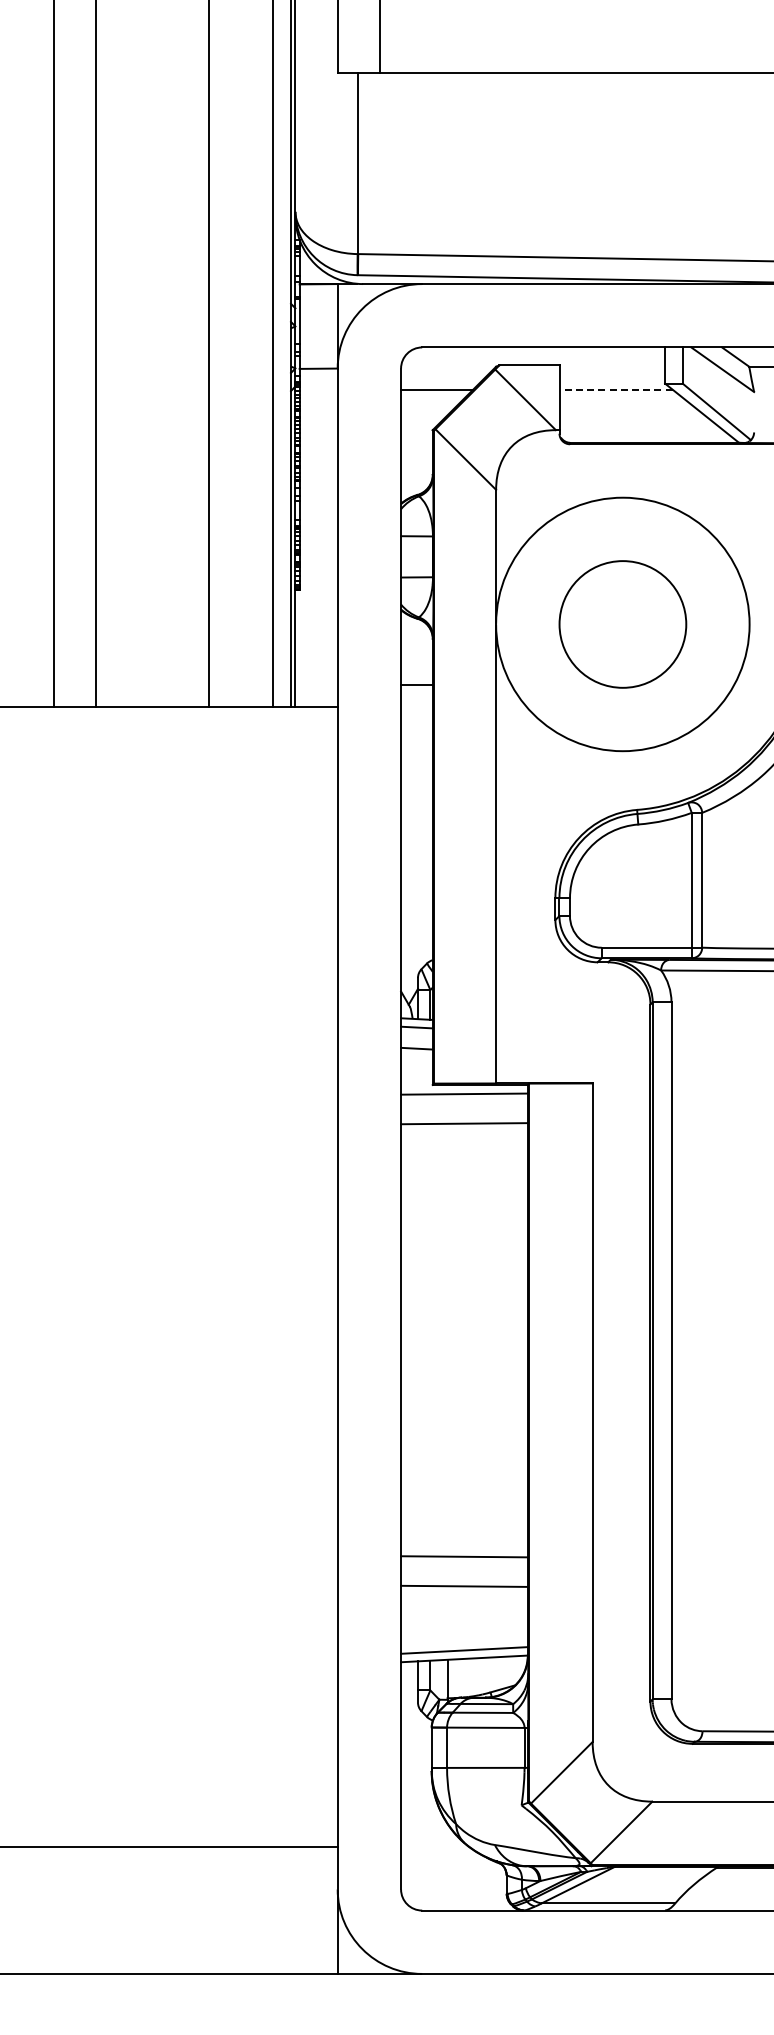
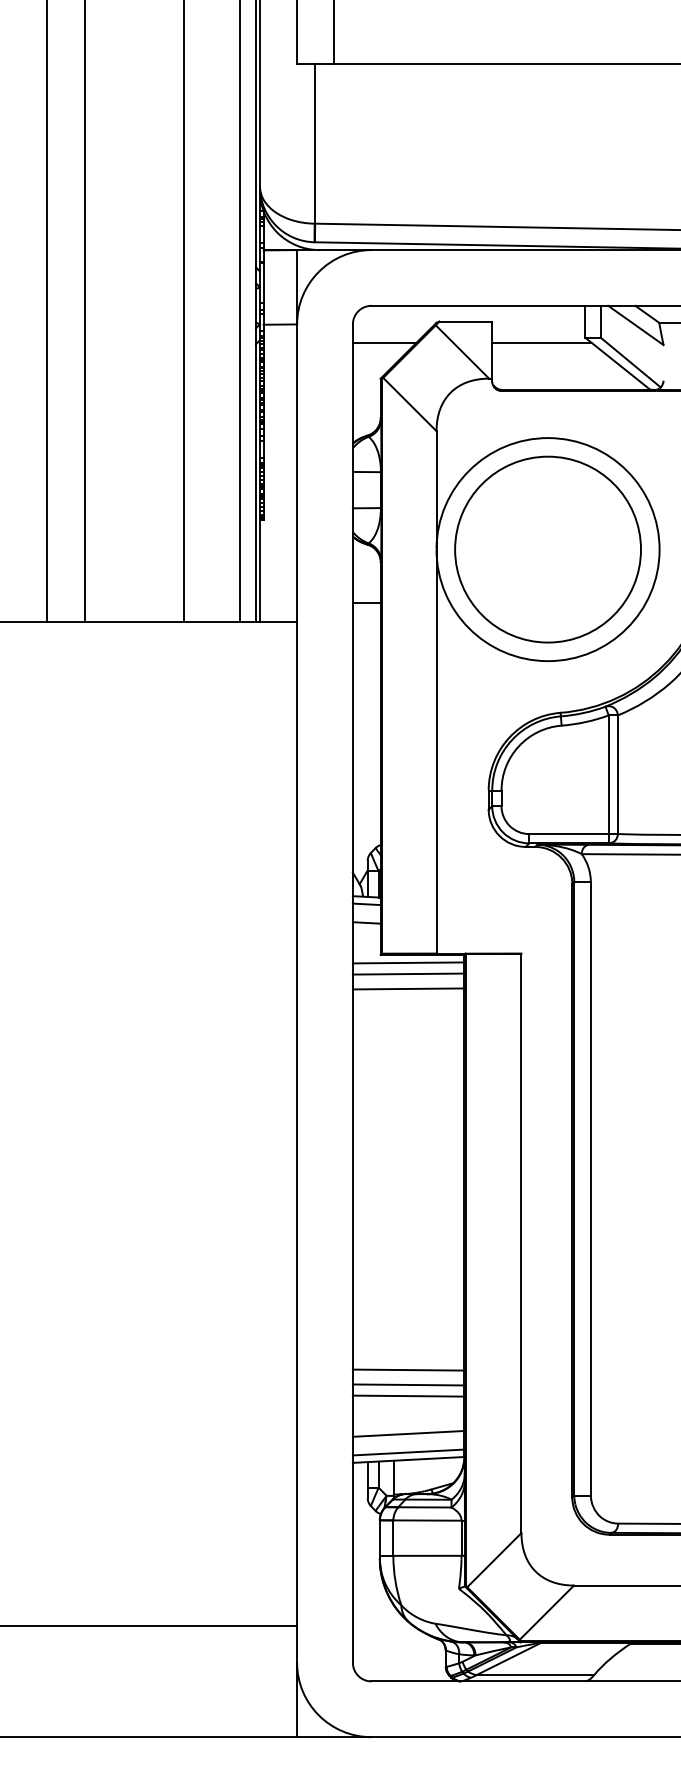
line: (616, 389) -> (542, 342), dashed -> solid
circle: (622, 624) -> (547, 549), size x1.67
line: (464, 1106) -> (408, 973), added
line: (464, 1573) -> (408, 1384), added
line: (464, 1629) -> (408, 1434), added

